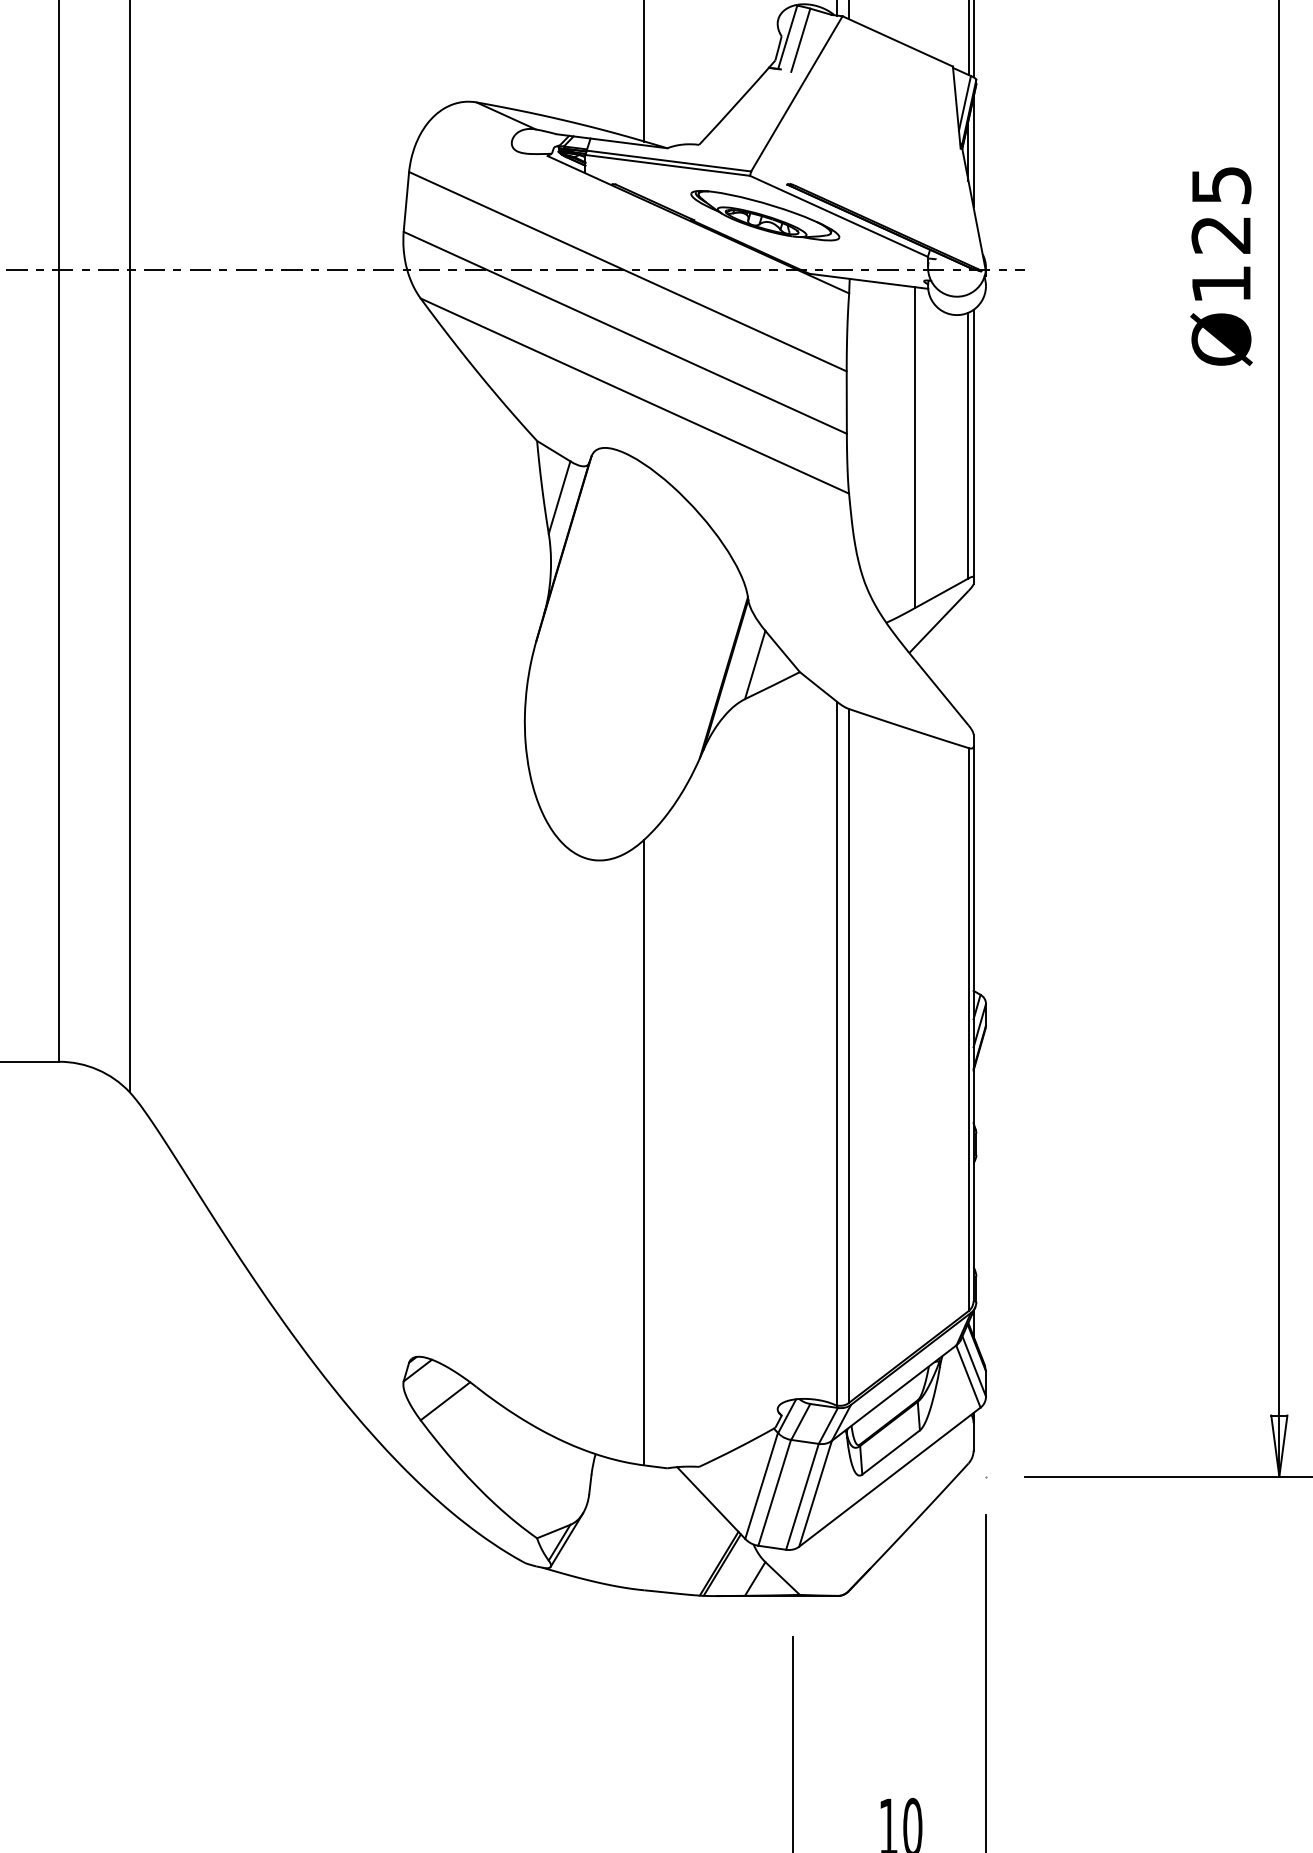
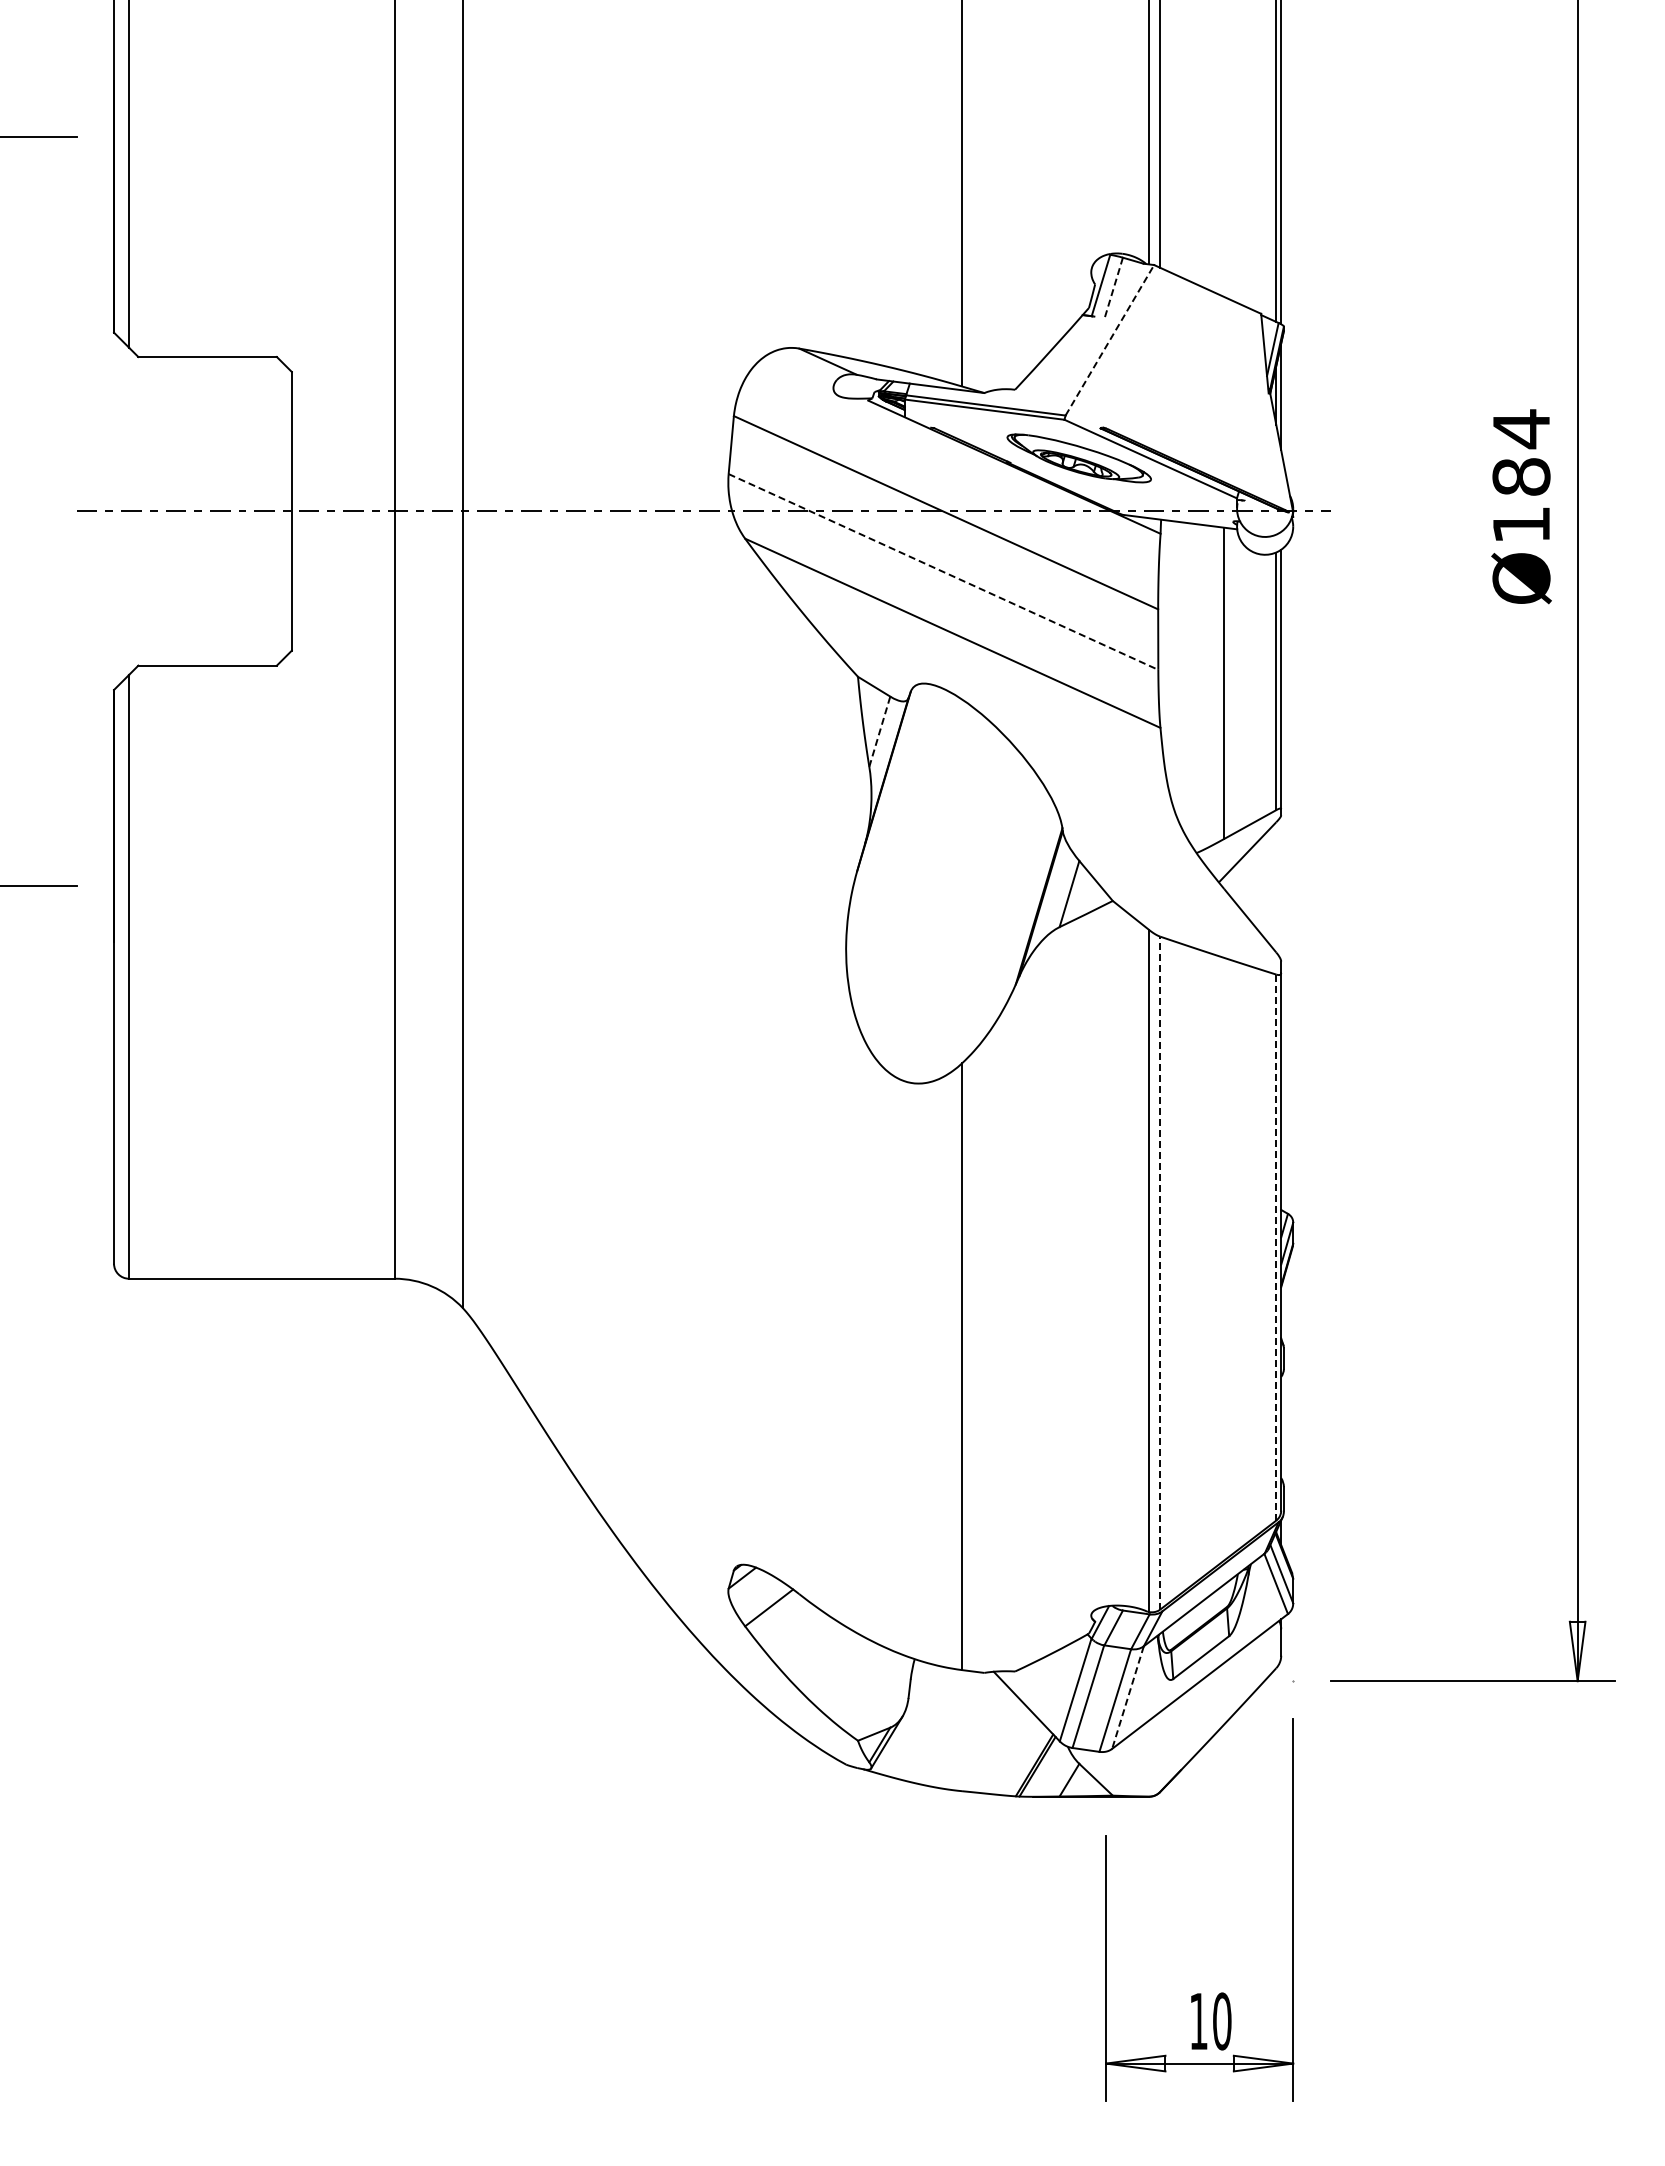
line: (800, 40) -> (1113, 288), solid -> dashed
line: (797, 93) -> (1110, 339), solid -> dashed
text: (1221, 209) -> (1521, 452), Ø125 -> Ø184
line: (625, 333) -> (943, 572), solid -> dashed
line: (559, 497) -> (879, 731), solid -> dashed
line: (968, 1029) -> (1276, 1247), solid -> dashed
line: (849, 1056) -> (1160, 1273), solid -> dashed
line: (815, 1493) -> (1127, 1697), solid -> dashed

